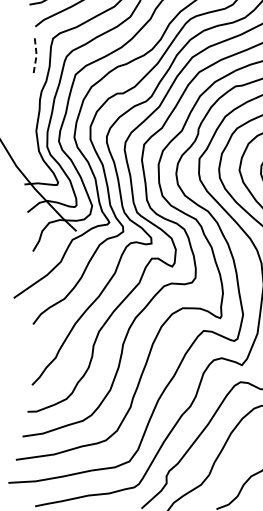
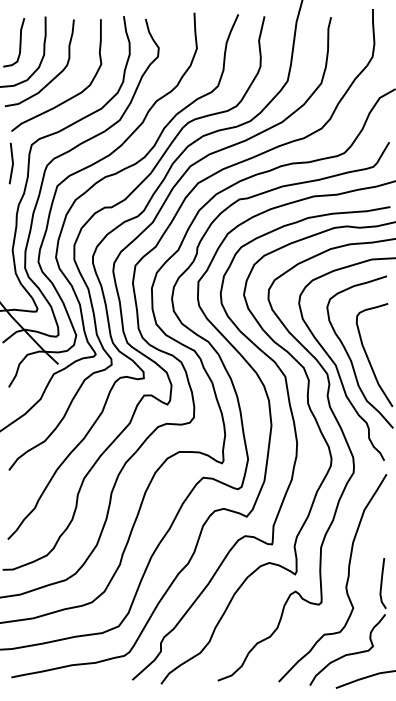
line: (37, 54) -> (13, 163), dashed -> solid

